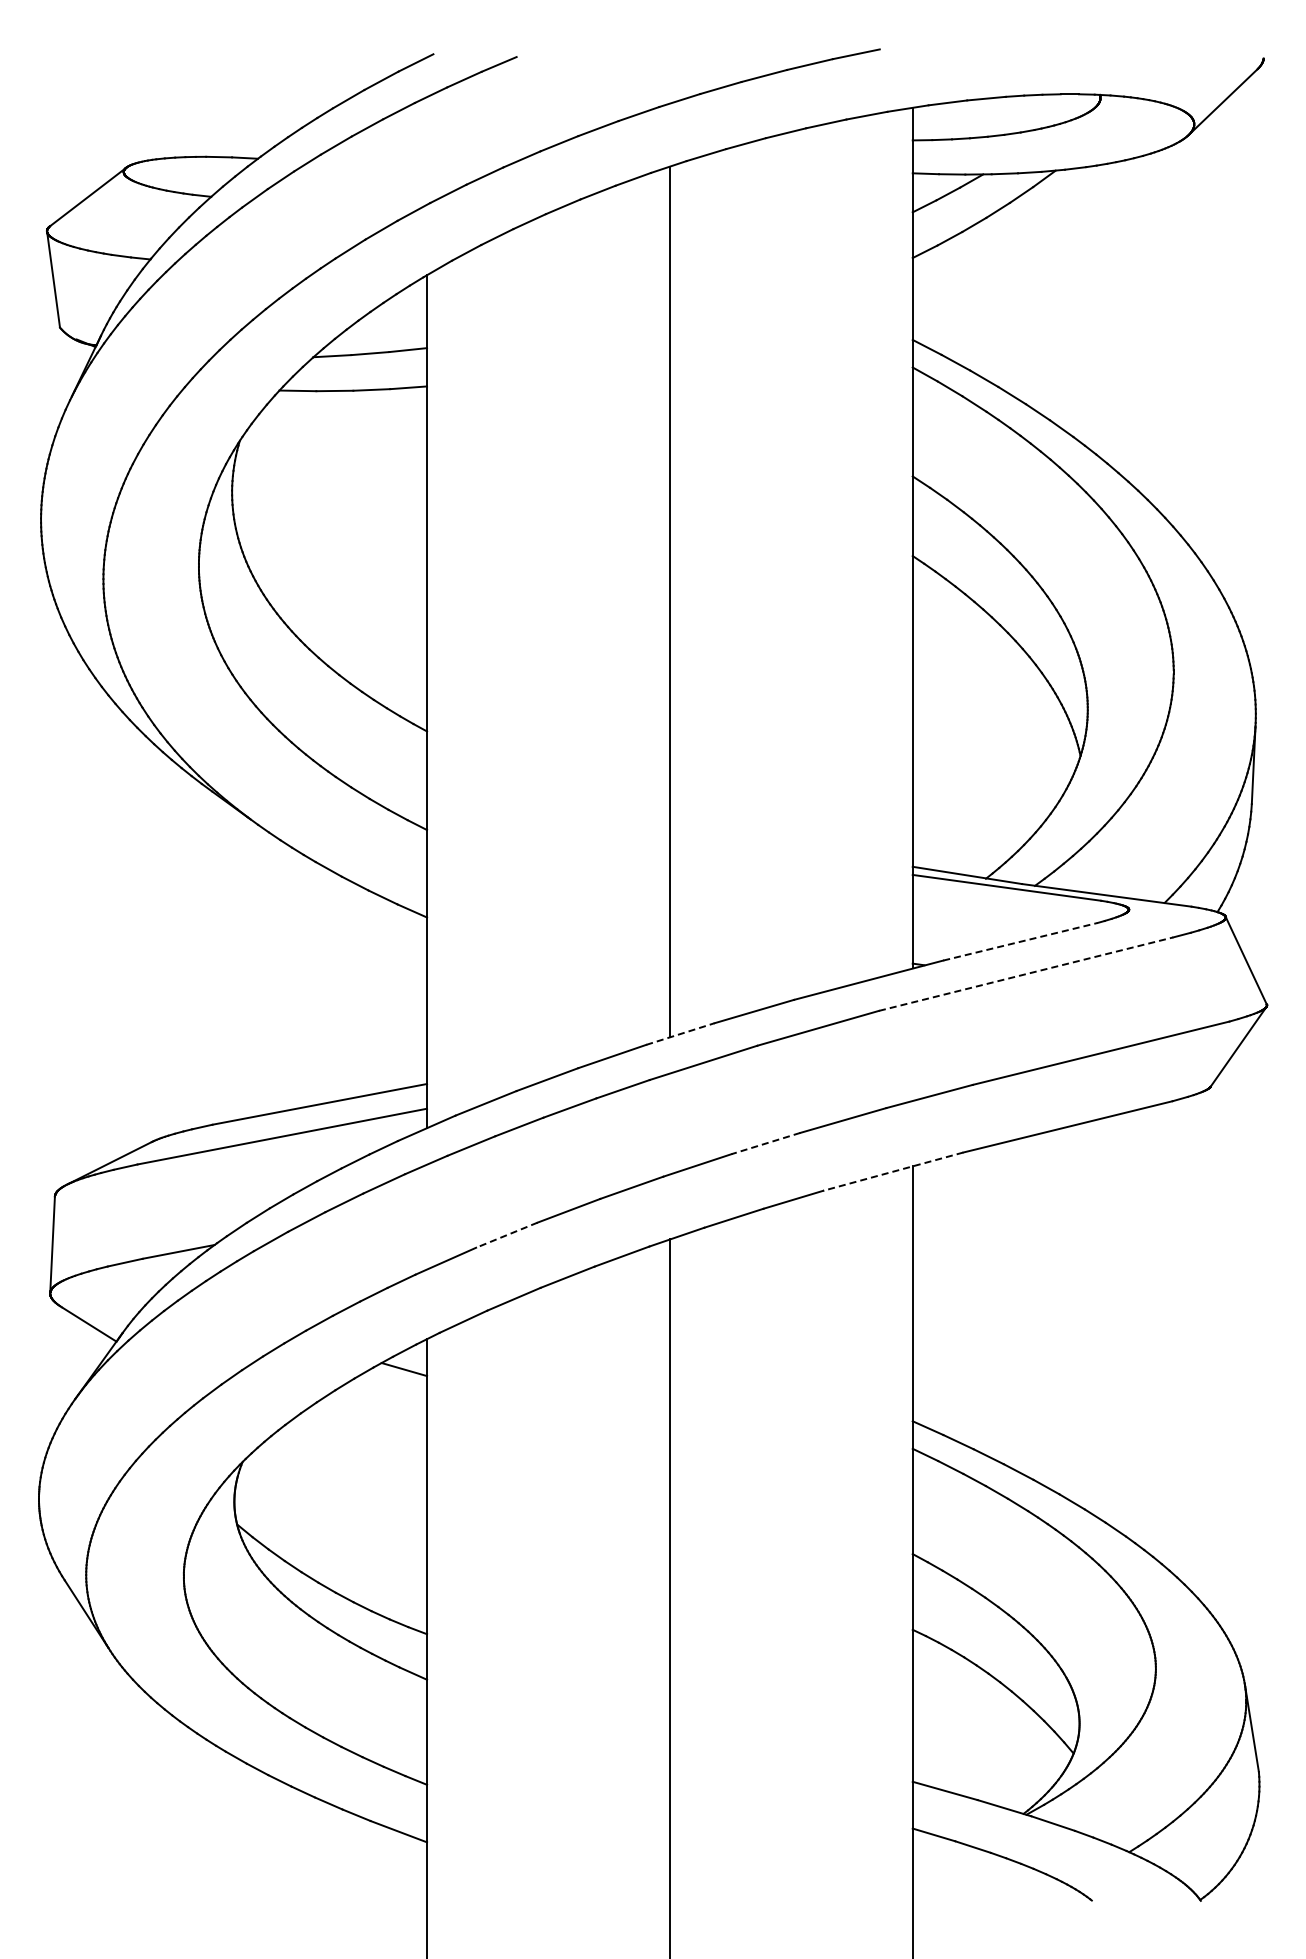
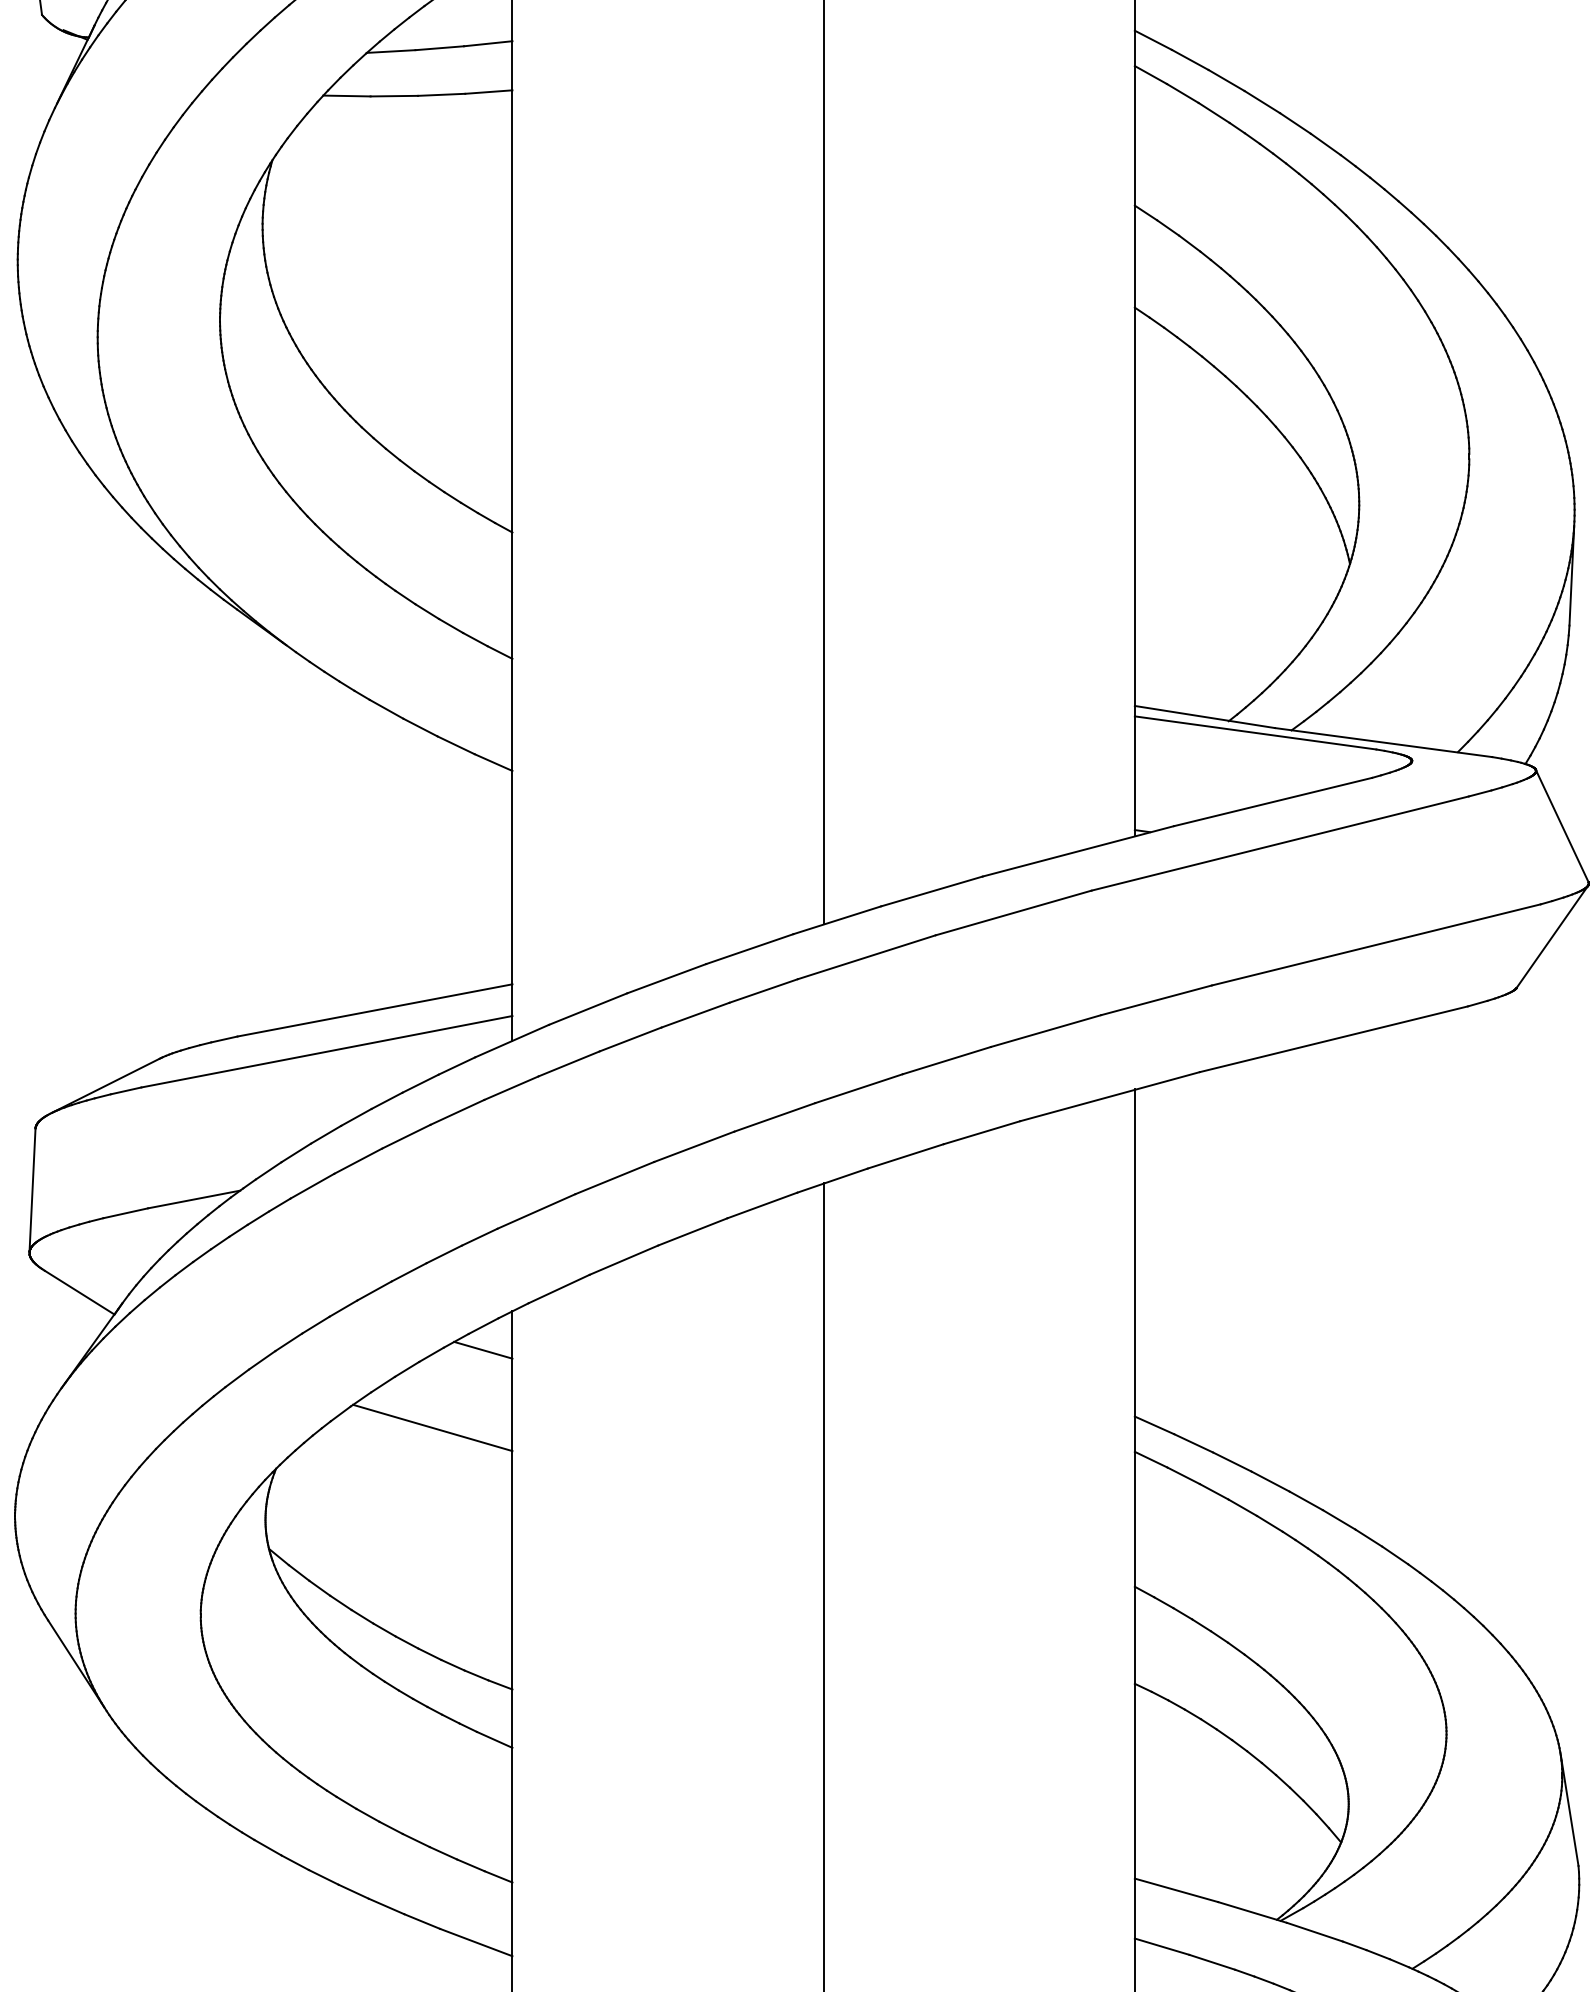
line: (1020, 941) -> (1272, 801), dashed -> solid
line: (1026, 974) -> (1280, 843), dashed -> solid
line: (680, 1034) -> (837, 920), dashed -> solid
line: (766, 1143) -> (947, 1060), dashed -> solid
line: (893, 1171) -> (1110, 1096), dashed -> solid
line: (506, 1235) -> (614, 1178), dashed -> solid
line: (364, 1430) -> (432, 1428), added

